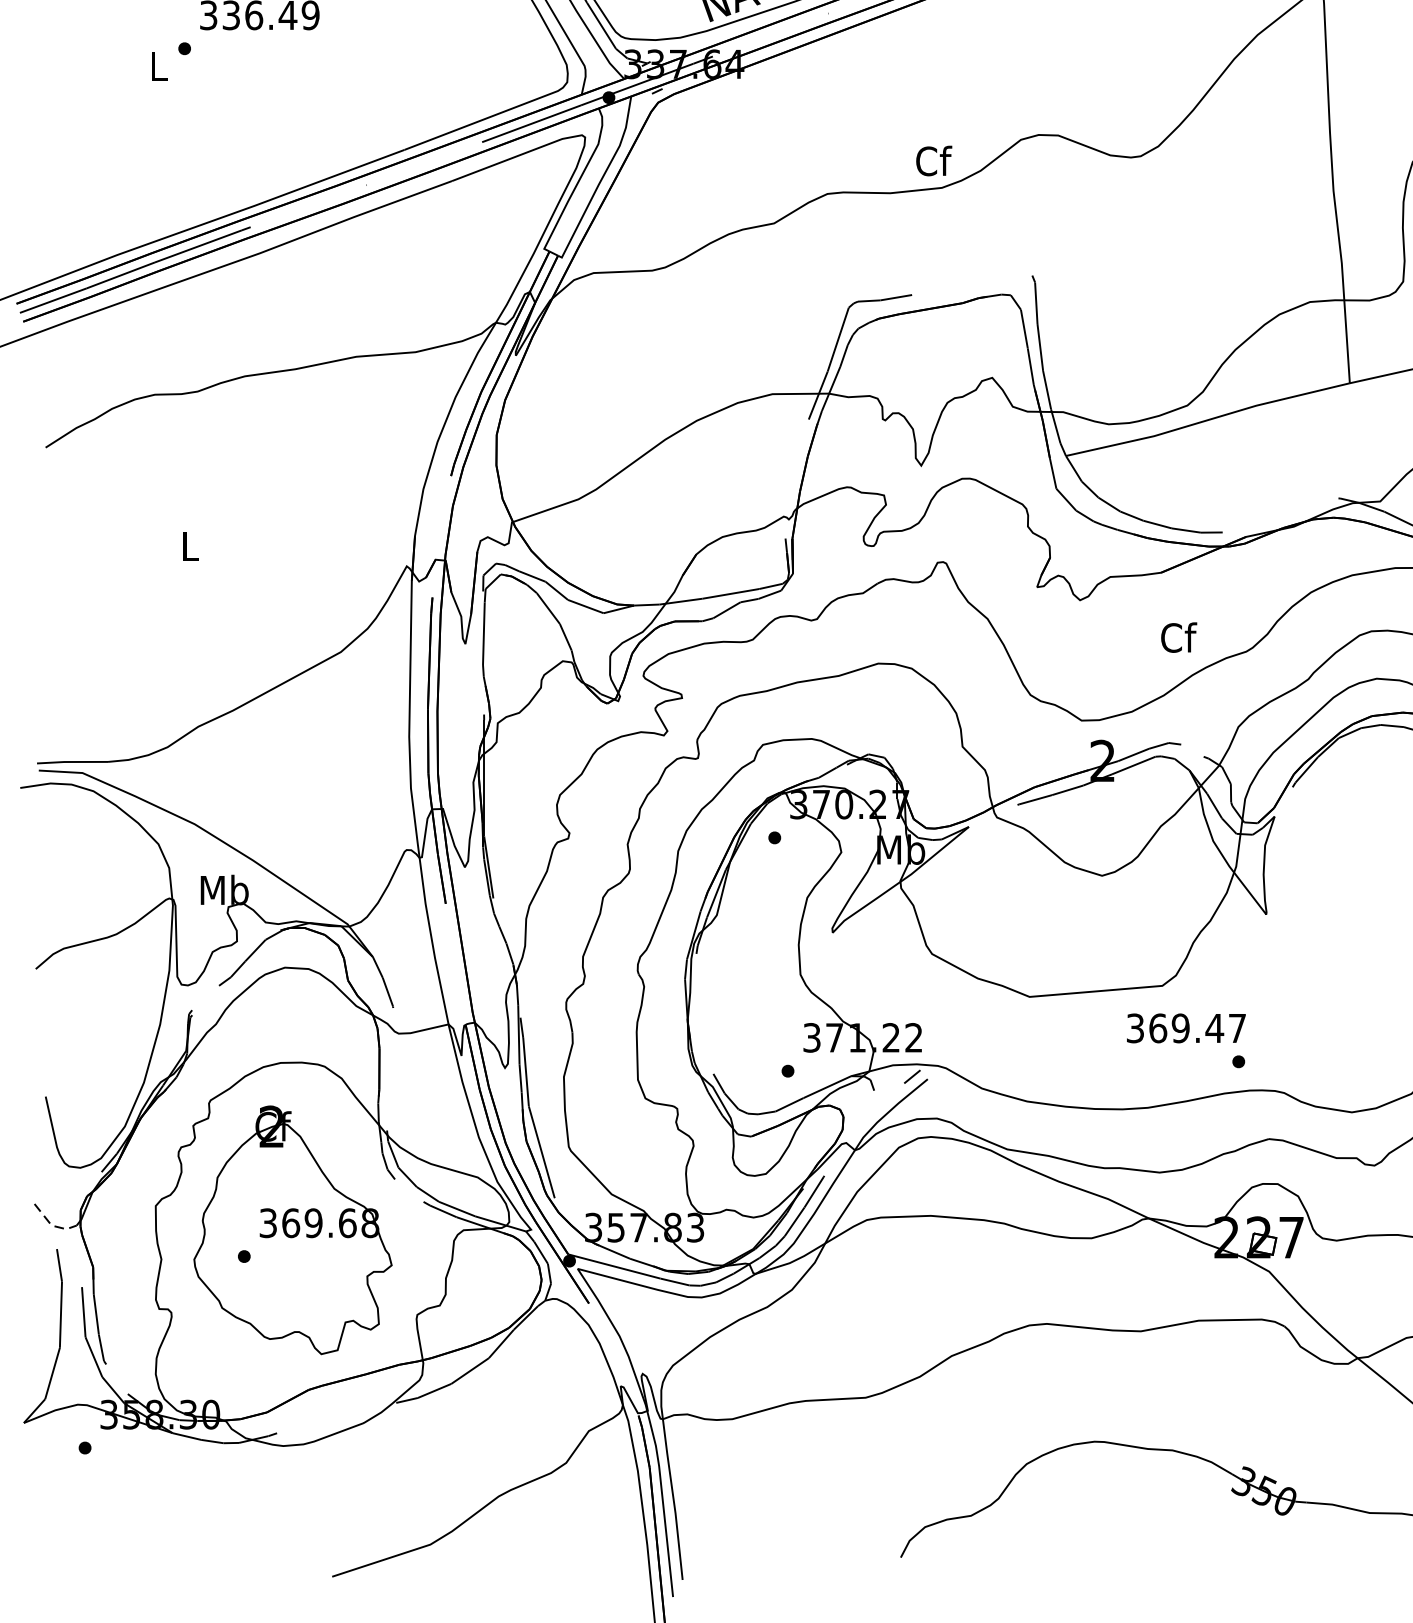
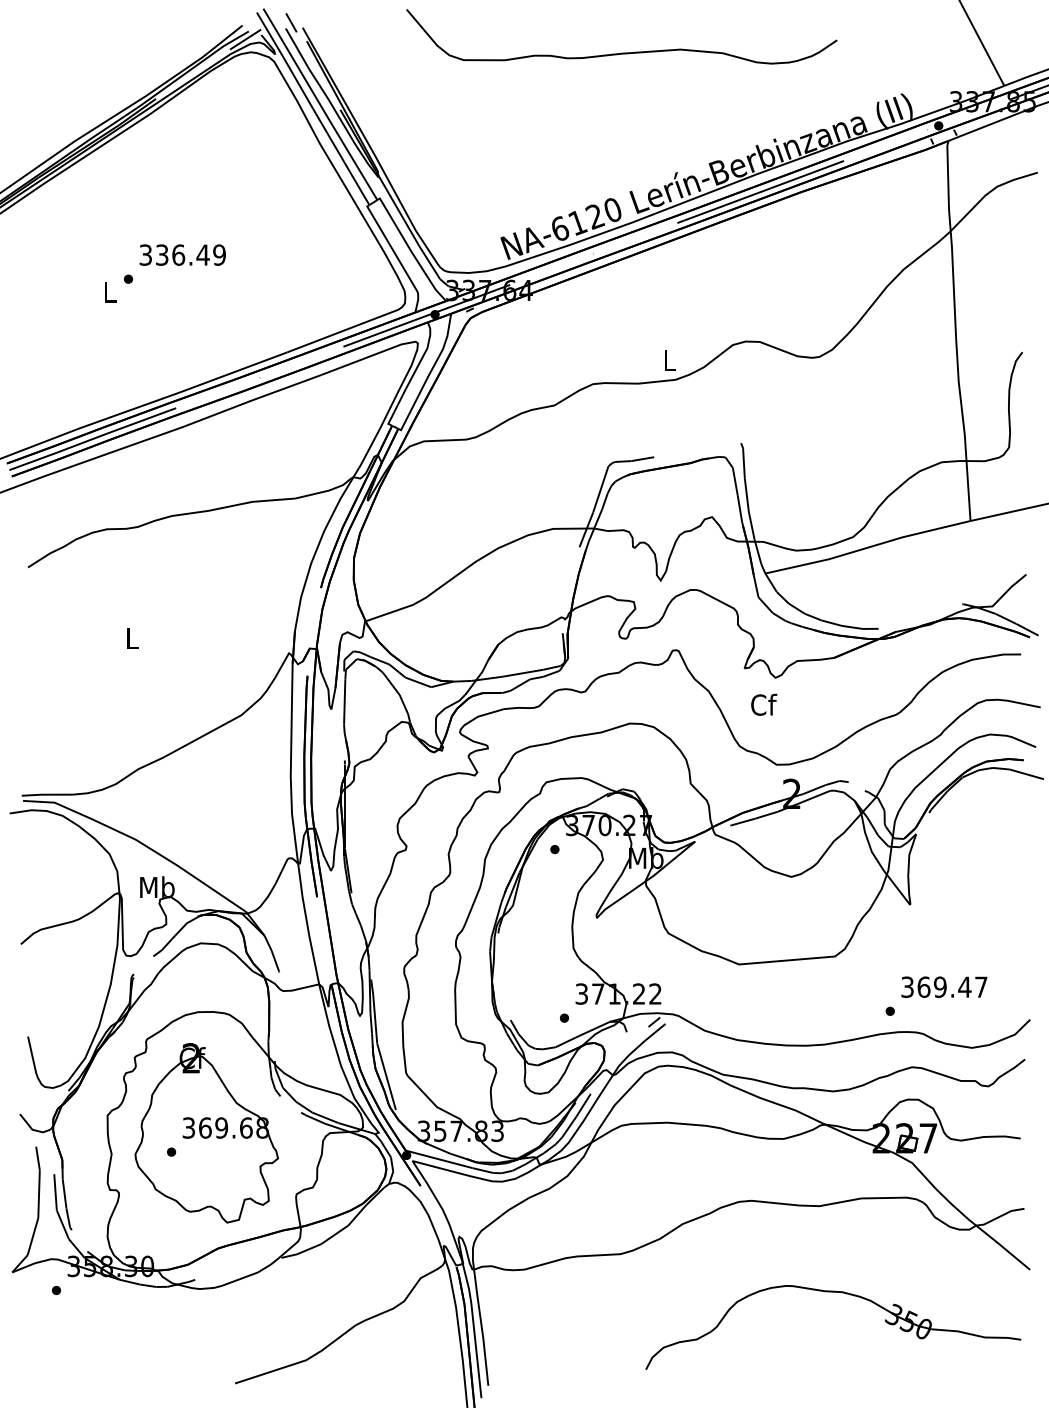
text: (934, 161) -> (670, 360), Cf -> L
text: (1179, 637) -> (764, 704), moved
text: (1186, 1027) -> (944, 986), moved
line: (51, 1225) -> (32, 1129), dashed -> solid

